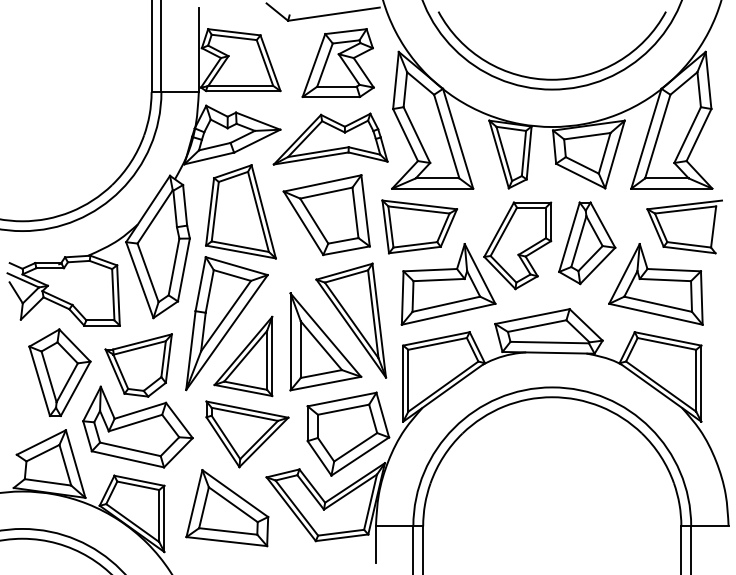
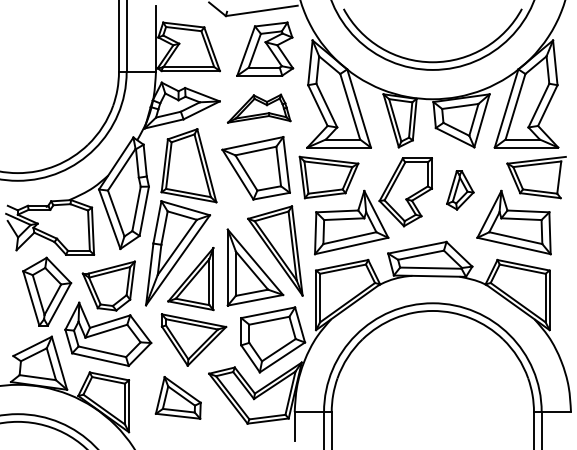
part: (330, 138) -> (259, 108), size x0.7
part: (587, 243) -> (460, 190), size x0.6
part: (227, 508) -> (178, 398), size x0.7

